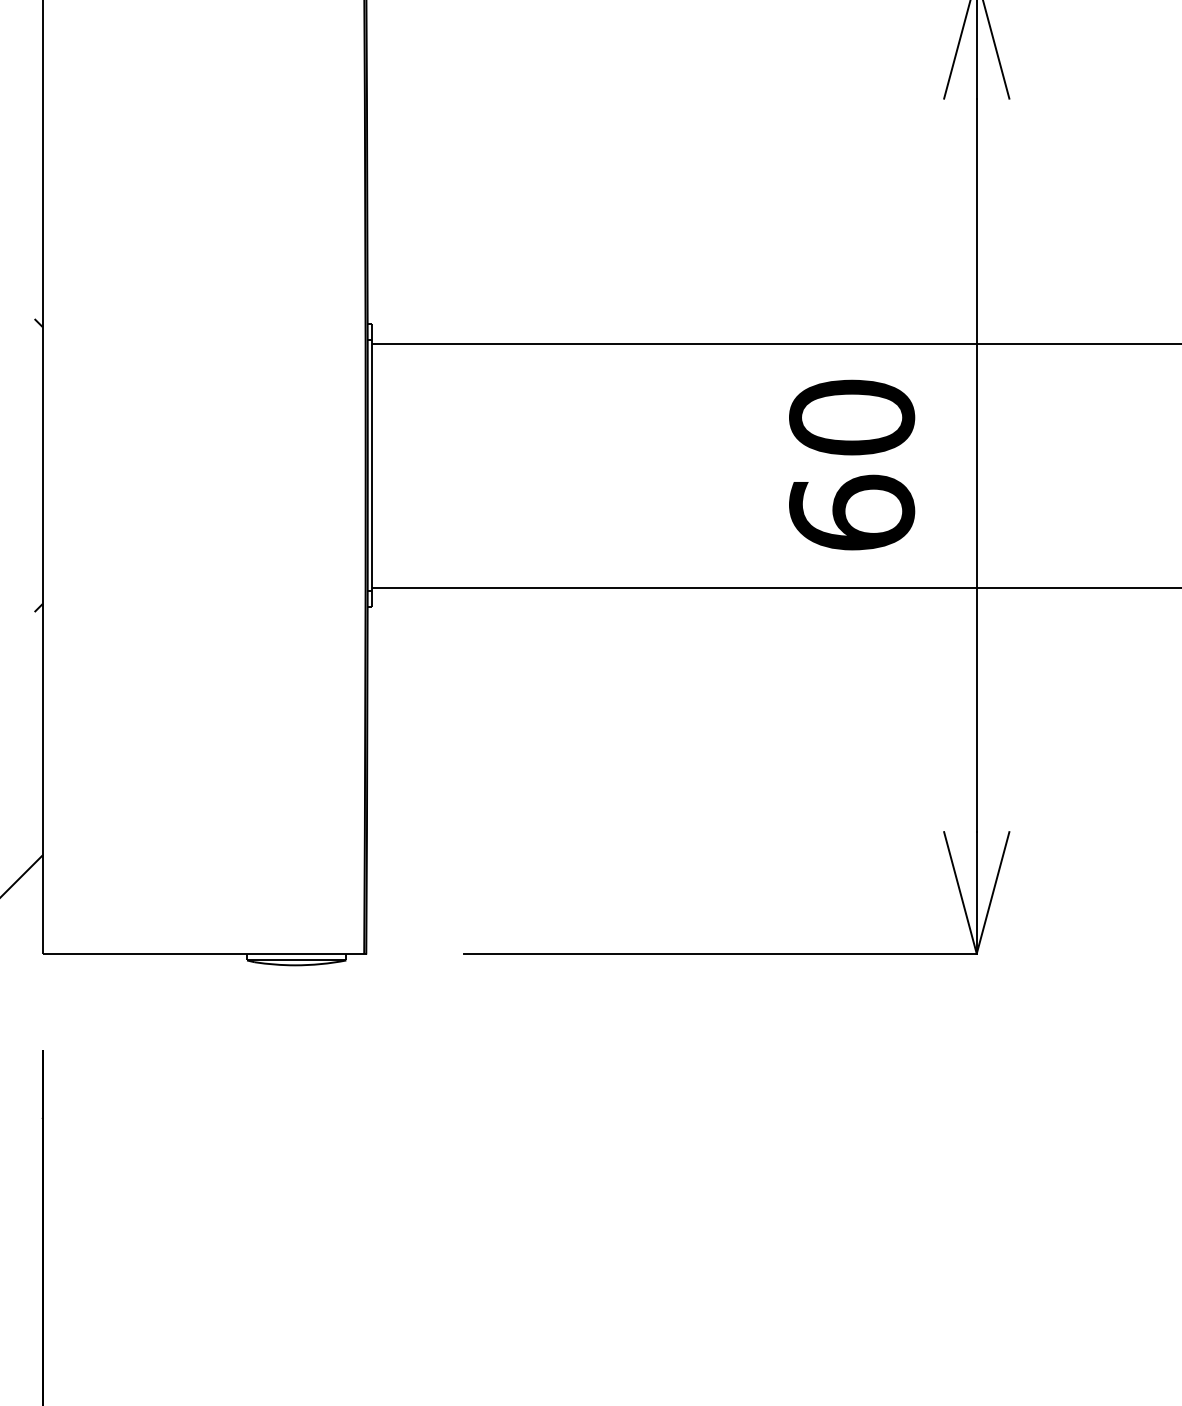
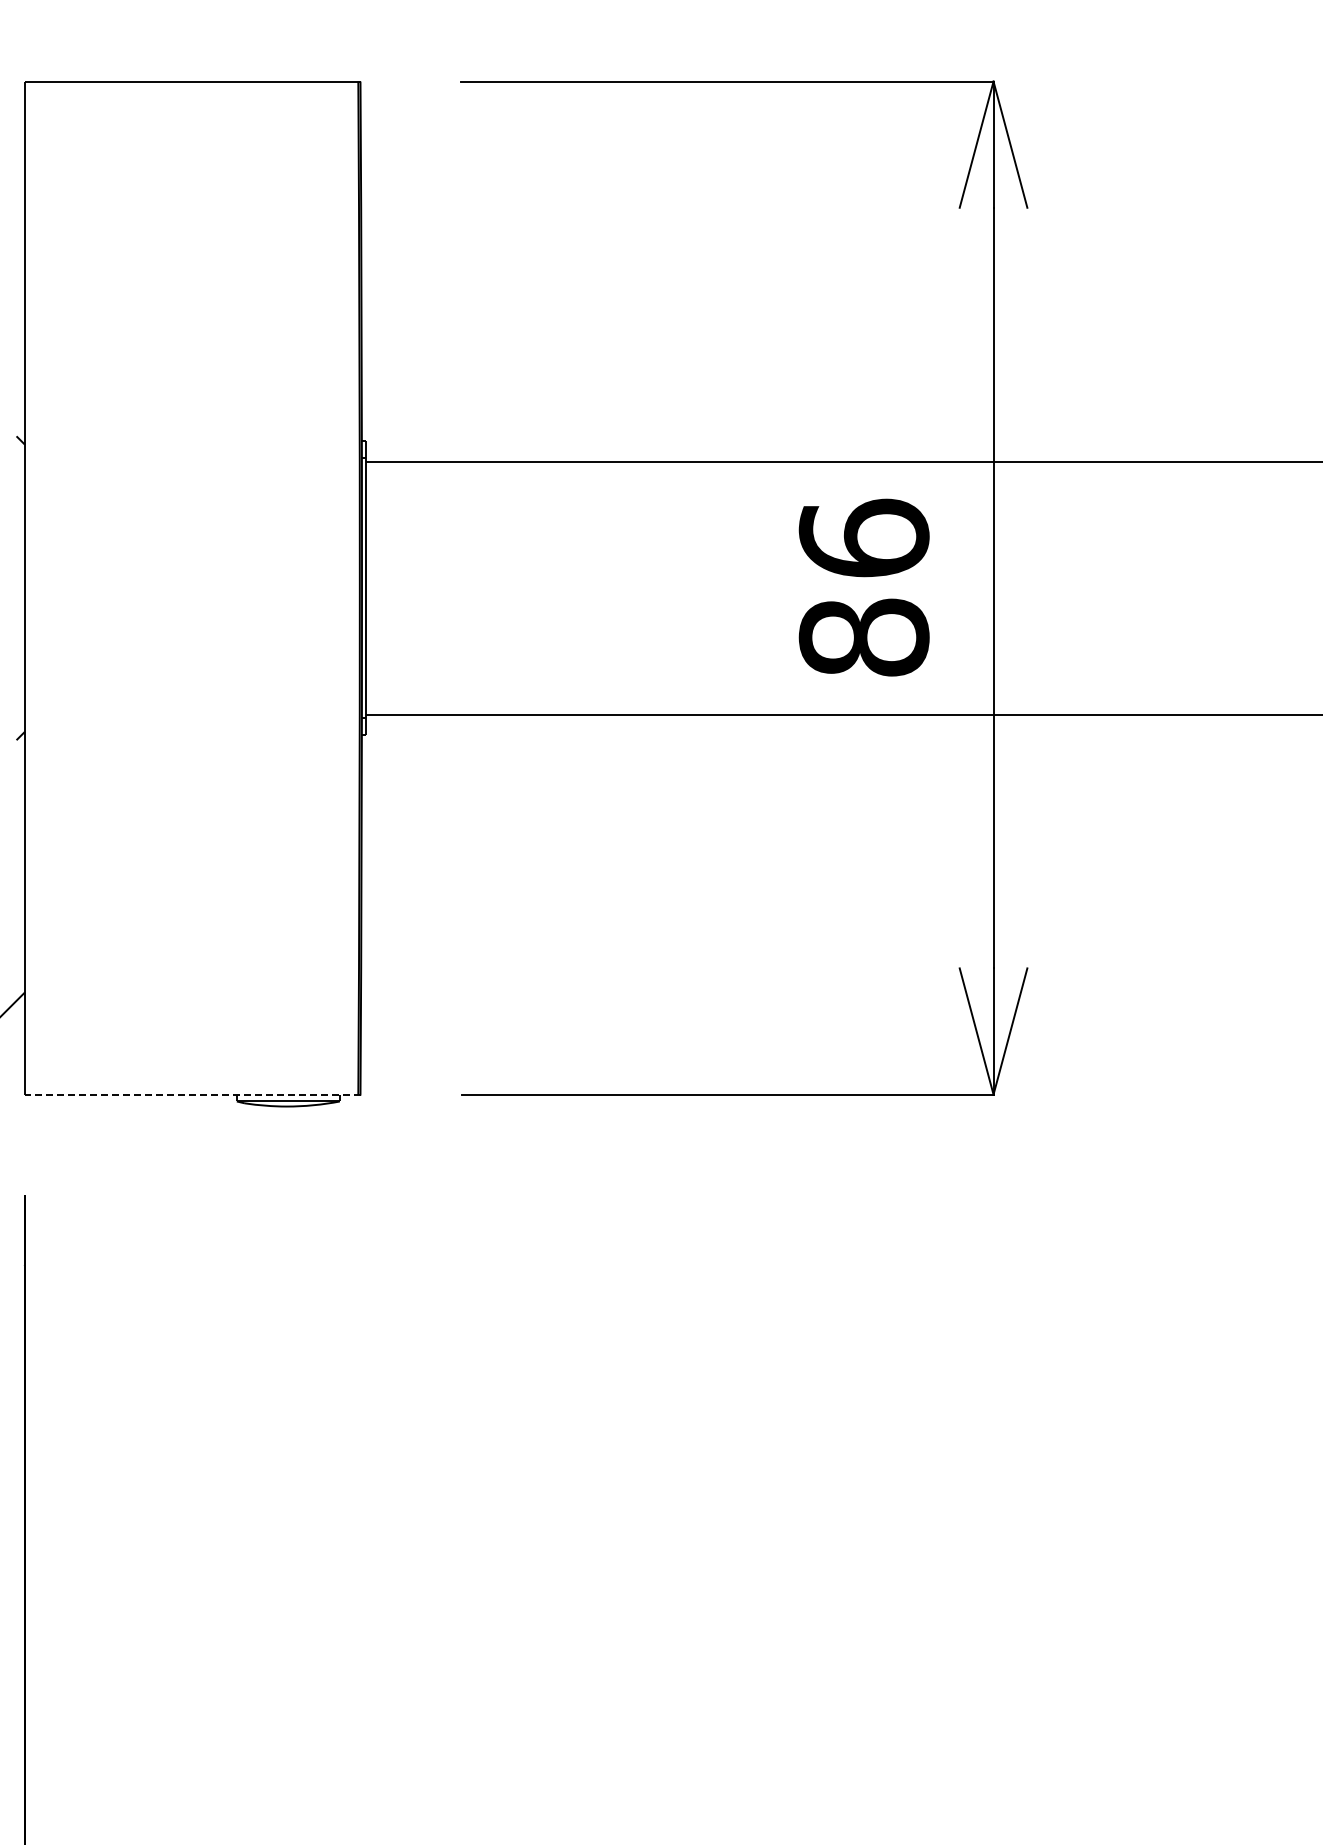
text: (851, 464) -> (863, 587), 60 -> 86
line: (204, 953) -> (192, 1094), solid -> dashed

